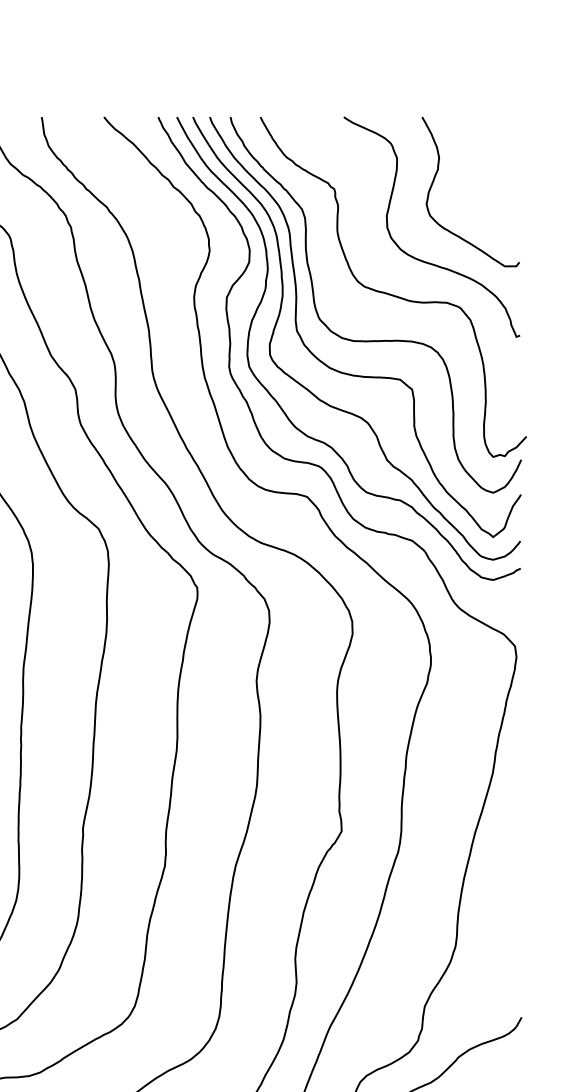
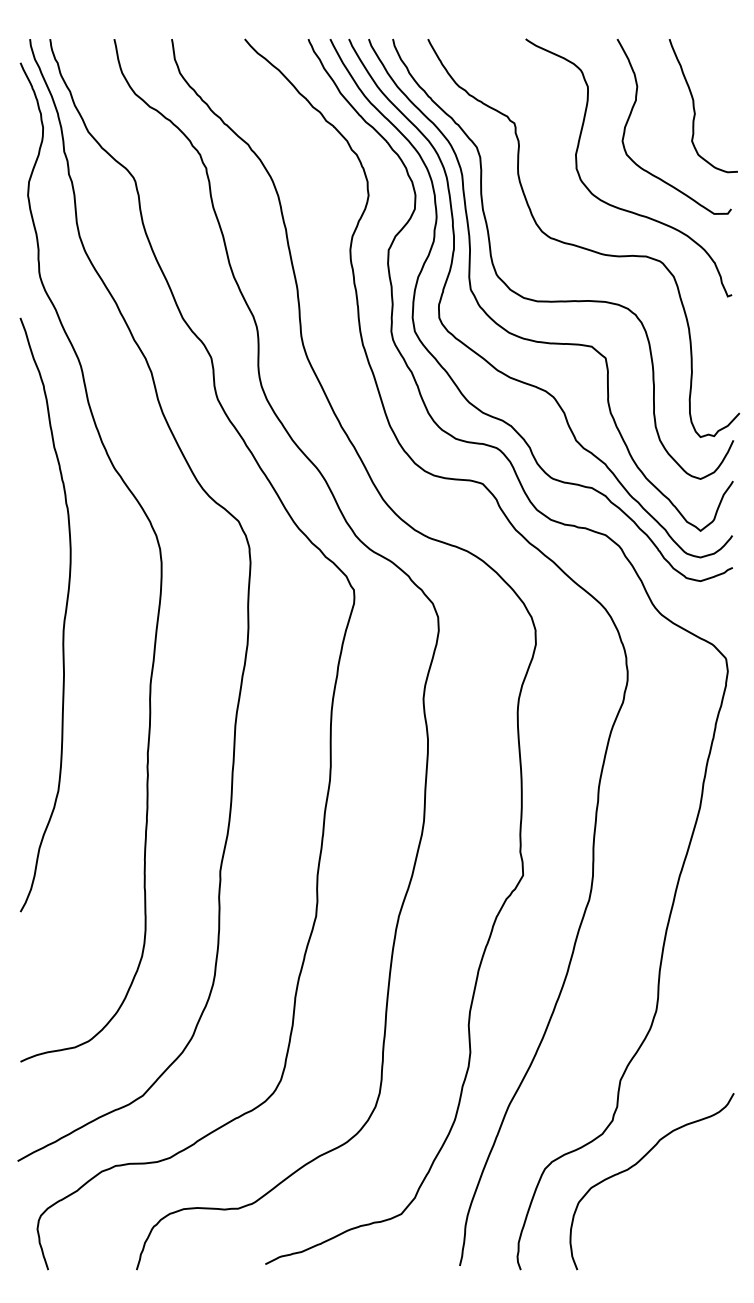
curve: (488, 177) -> (695, 109), added

